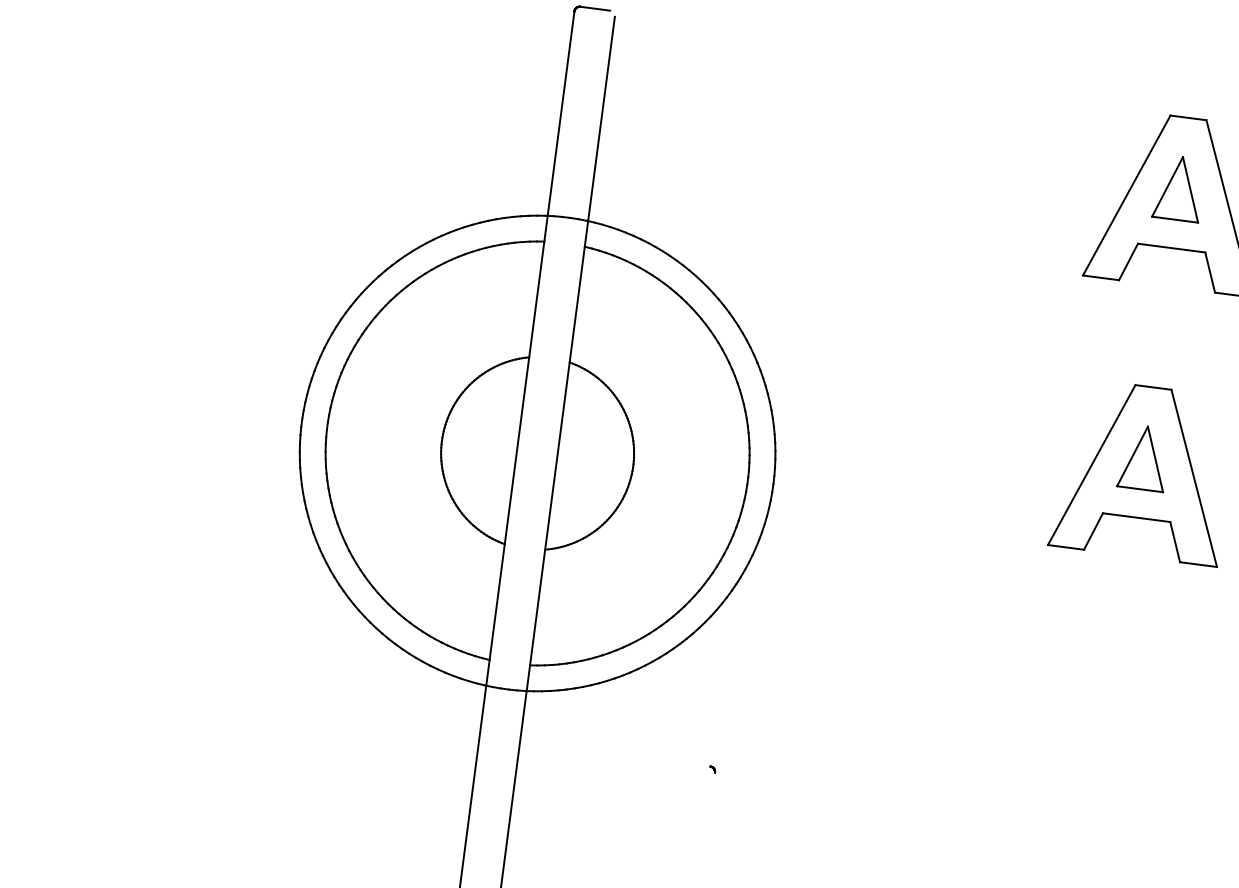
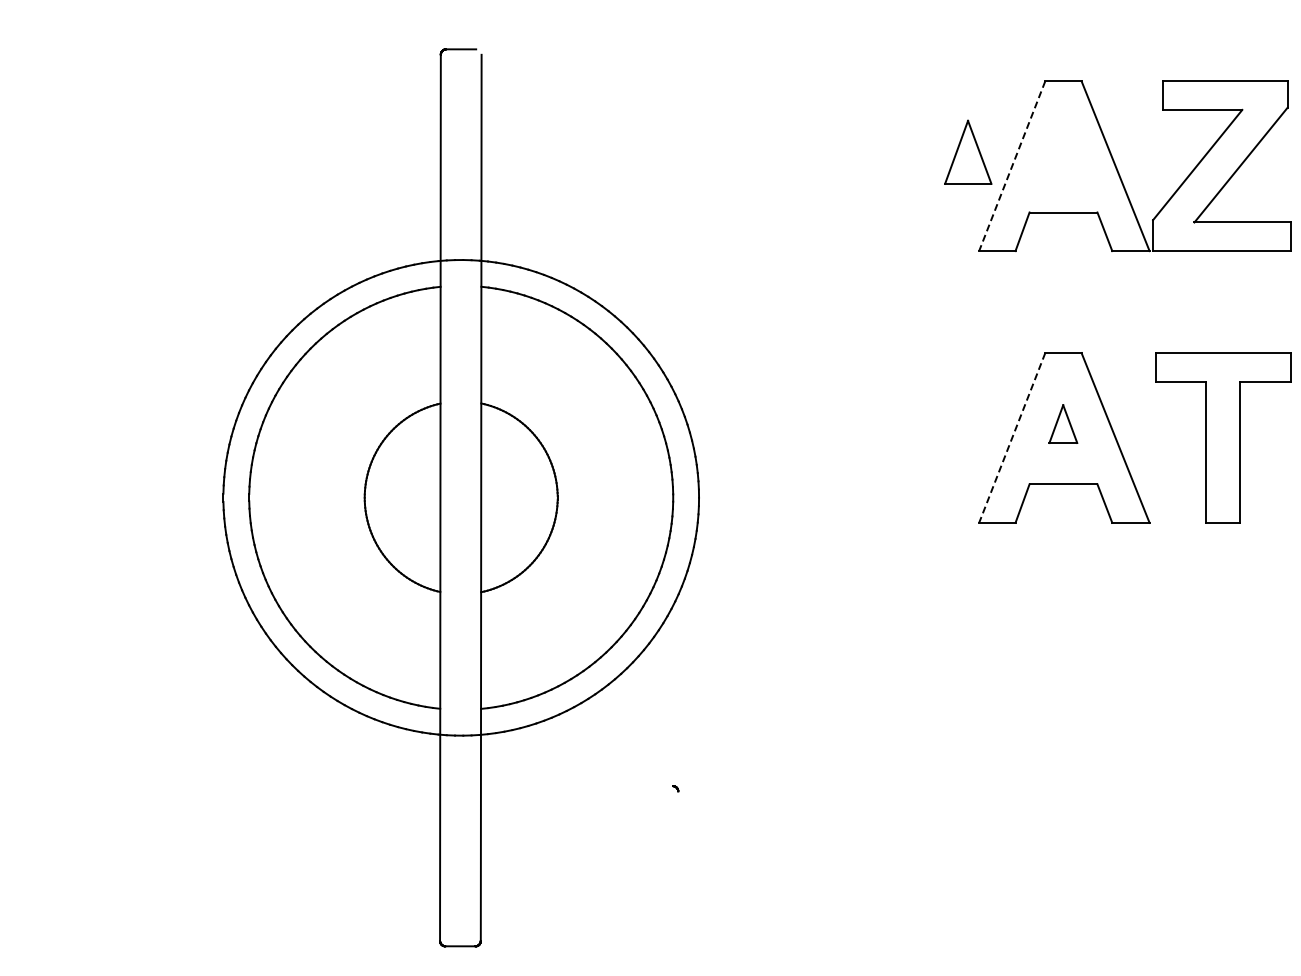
part: (1179, 187) -> (968, 151), moved
line: (1126, 195) -> (1012, 166), solid -> dashed
part: (1144, 457) -> (1063, 423), size x0.6
line: (1091, 465) -> (1012, 438), solid -> dashed

